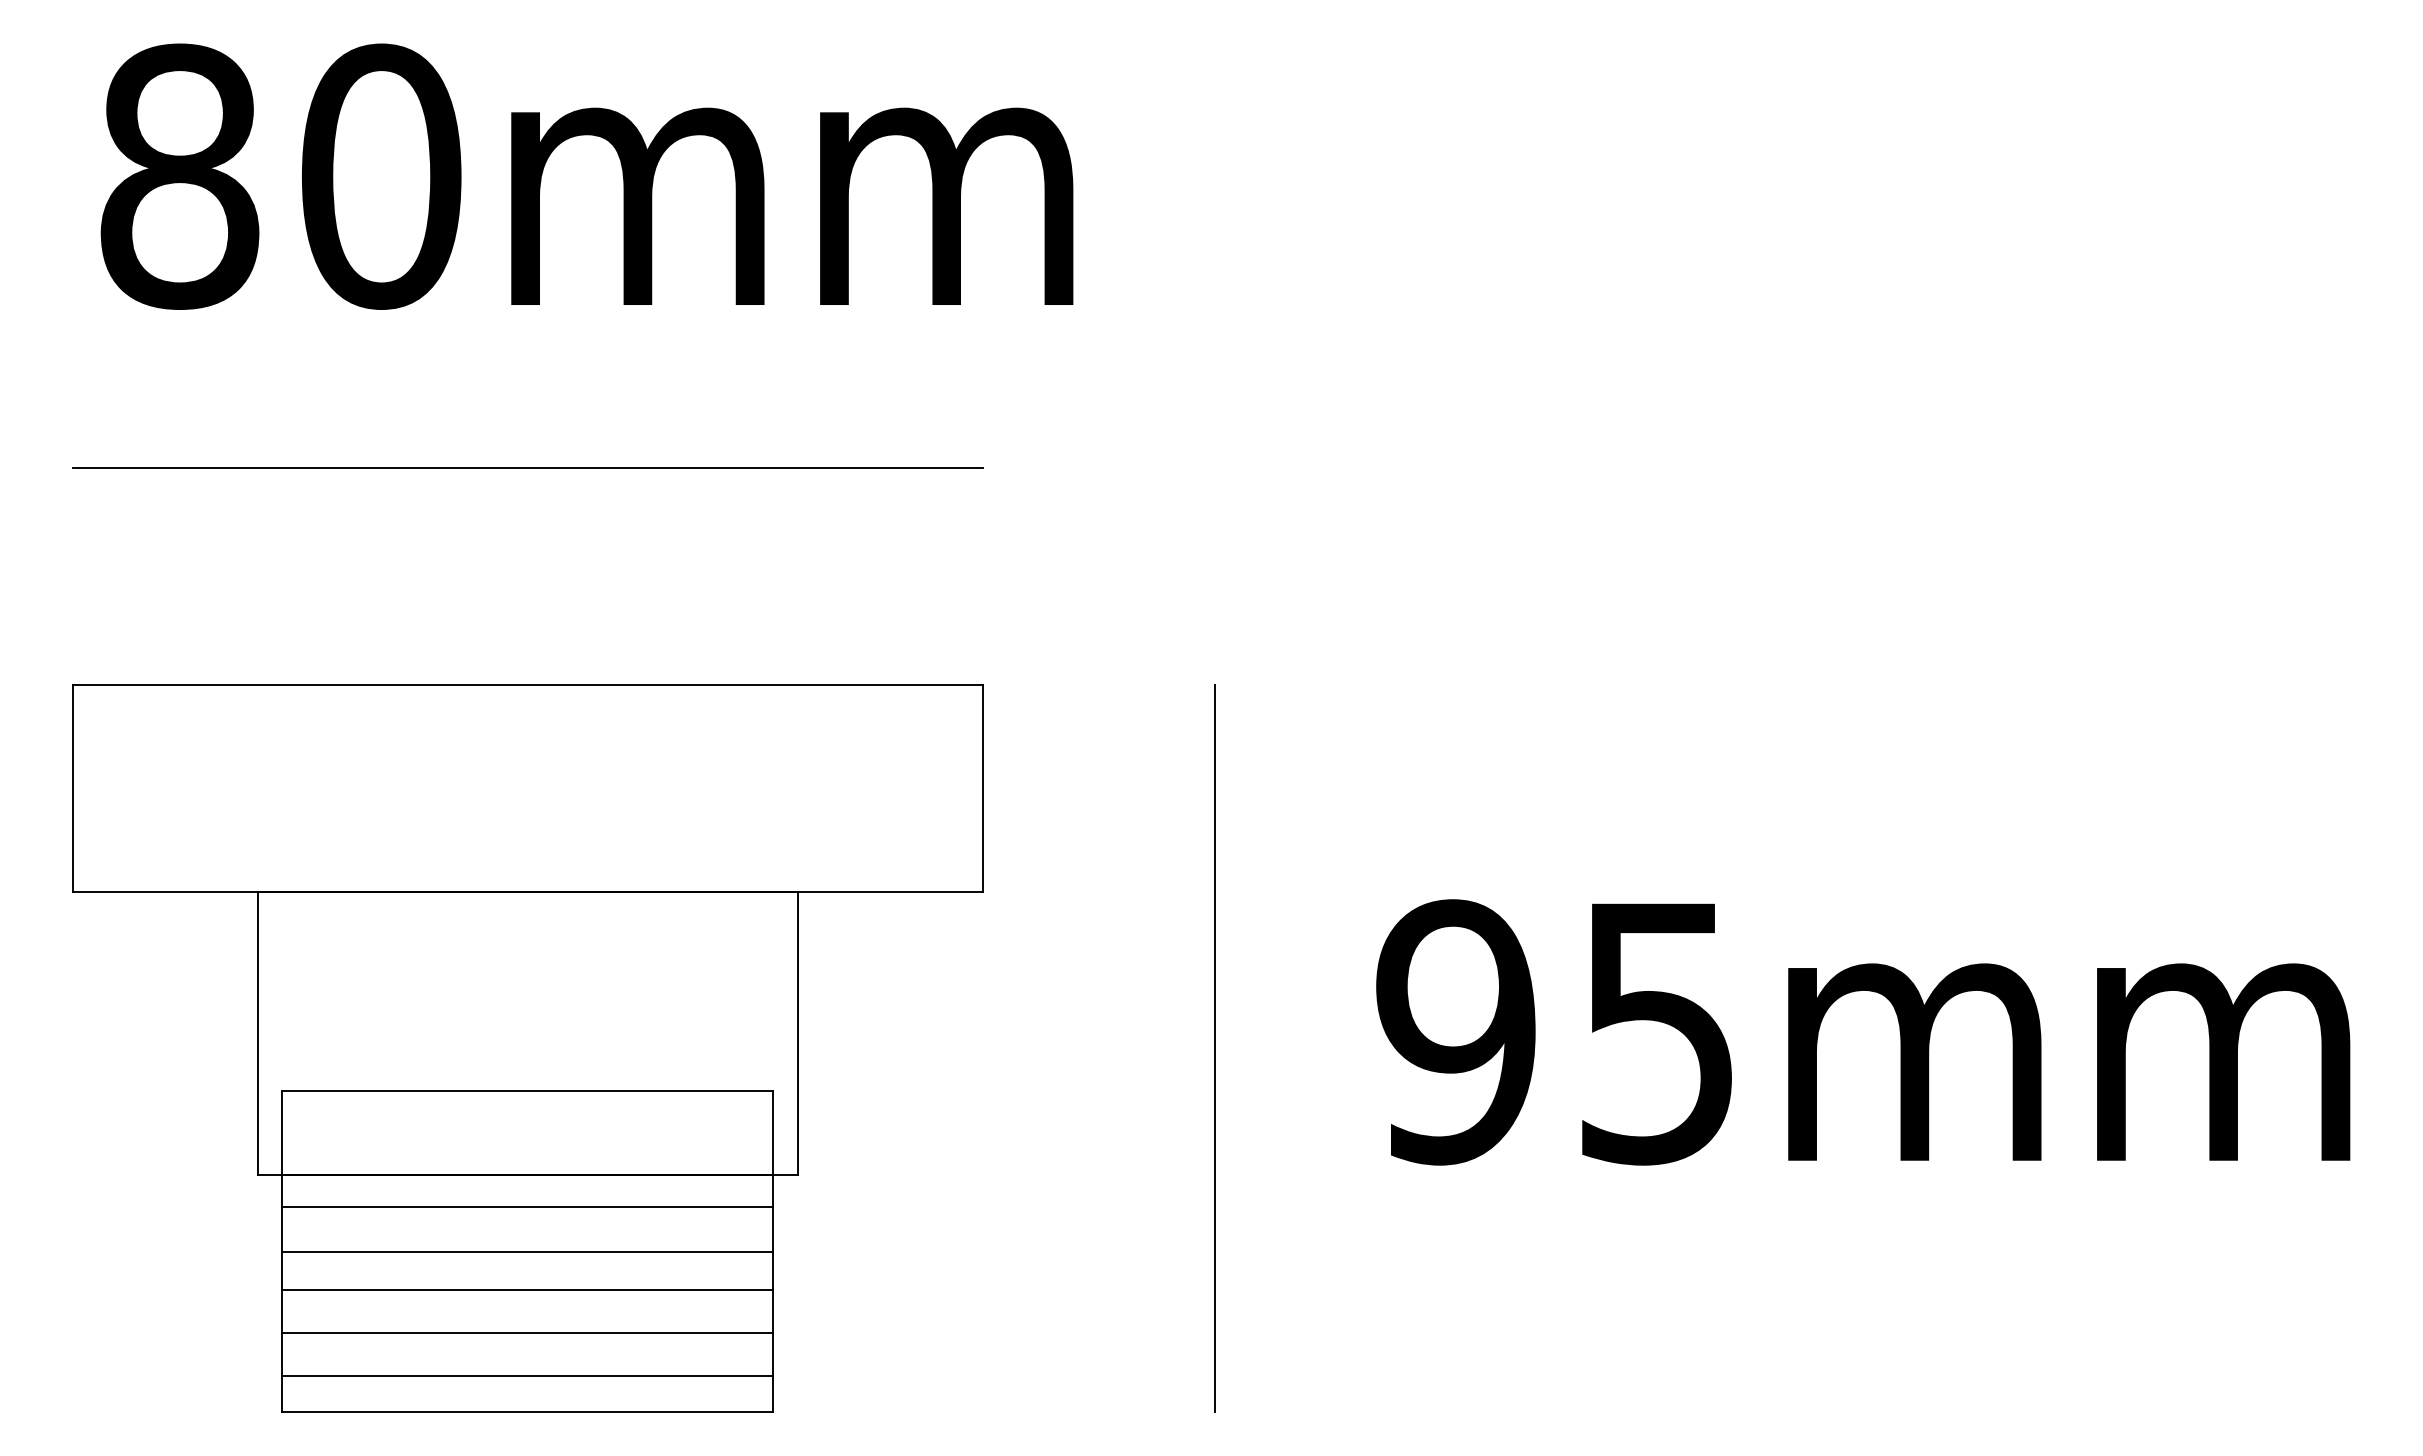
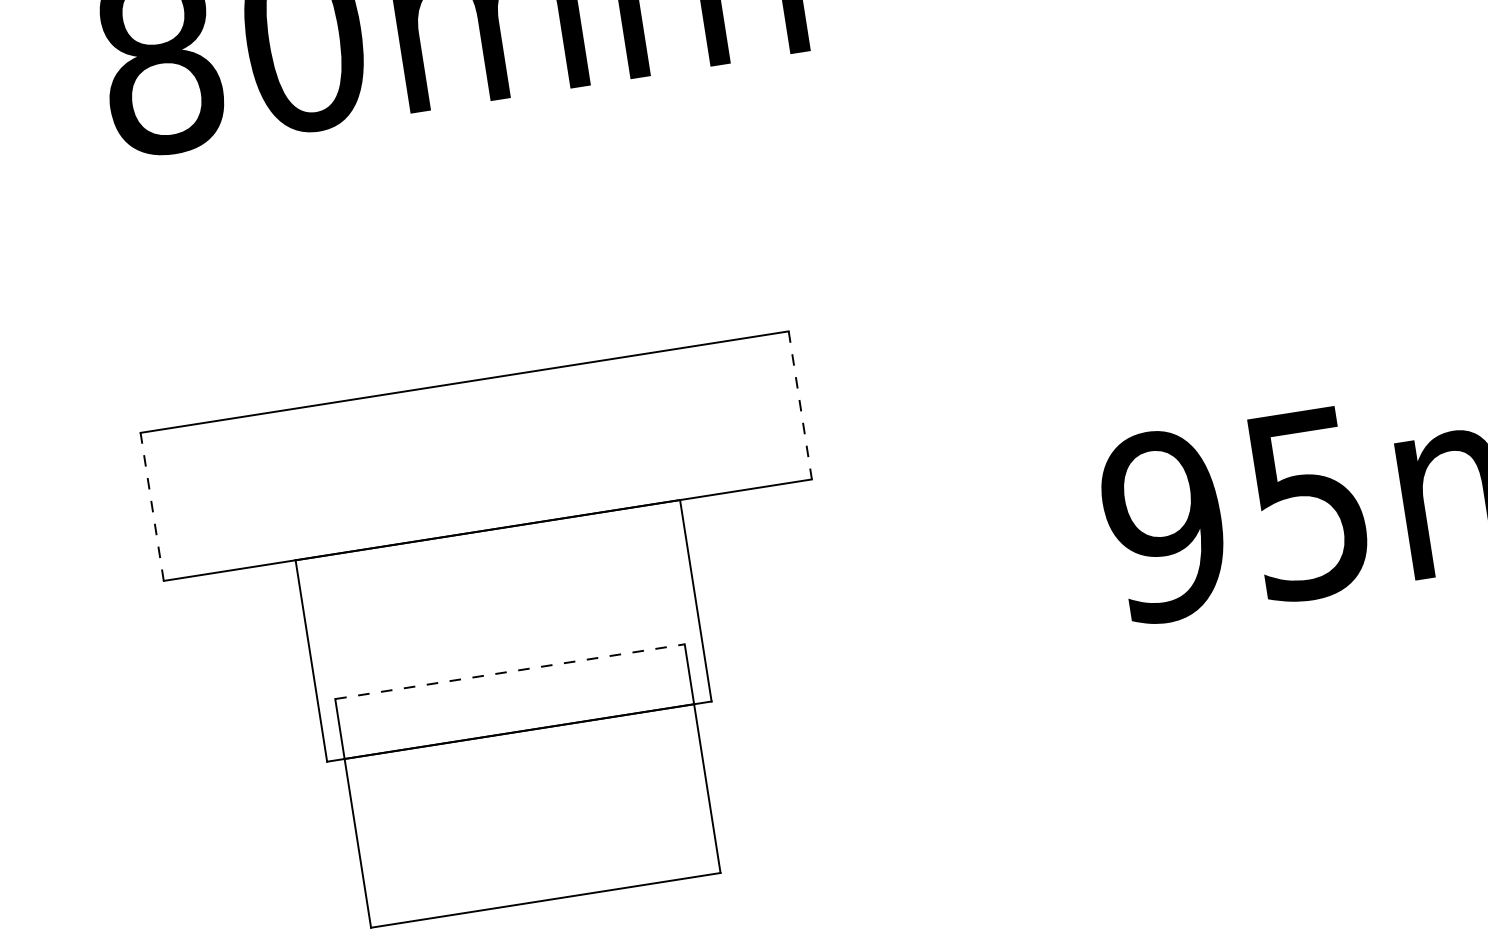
line: (527, 467) -> (440, 227), removed
line: (72, 788) -> (152, 506), solid -> dashed
line: (982, 788) -> (800, 405), solid -> dashed
line: (1214, 1048) -> (994, 564), removed
line: (528, 1091) -> (510, 671), solid -> dashed
line: (527, 1207) -> (522, 754), removed
line: (527, 1251) -> (527, 785), removed
line: (527, 1290) -> (532, 813), removed
line: (527, 1332) -> (536, 843), removed
line: (527, 1375) -> (541, 874), removed

